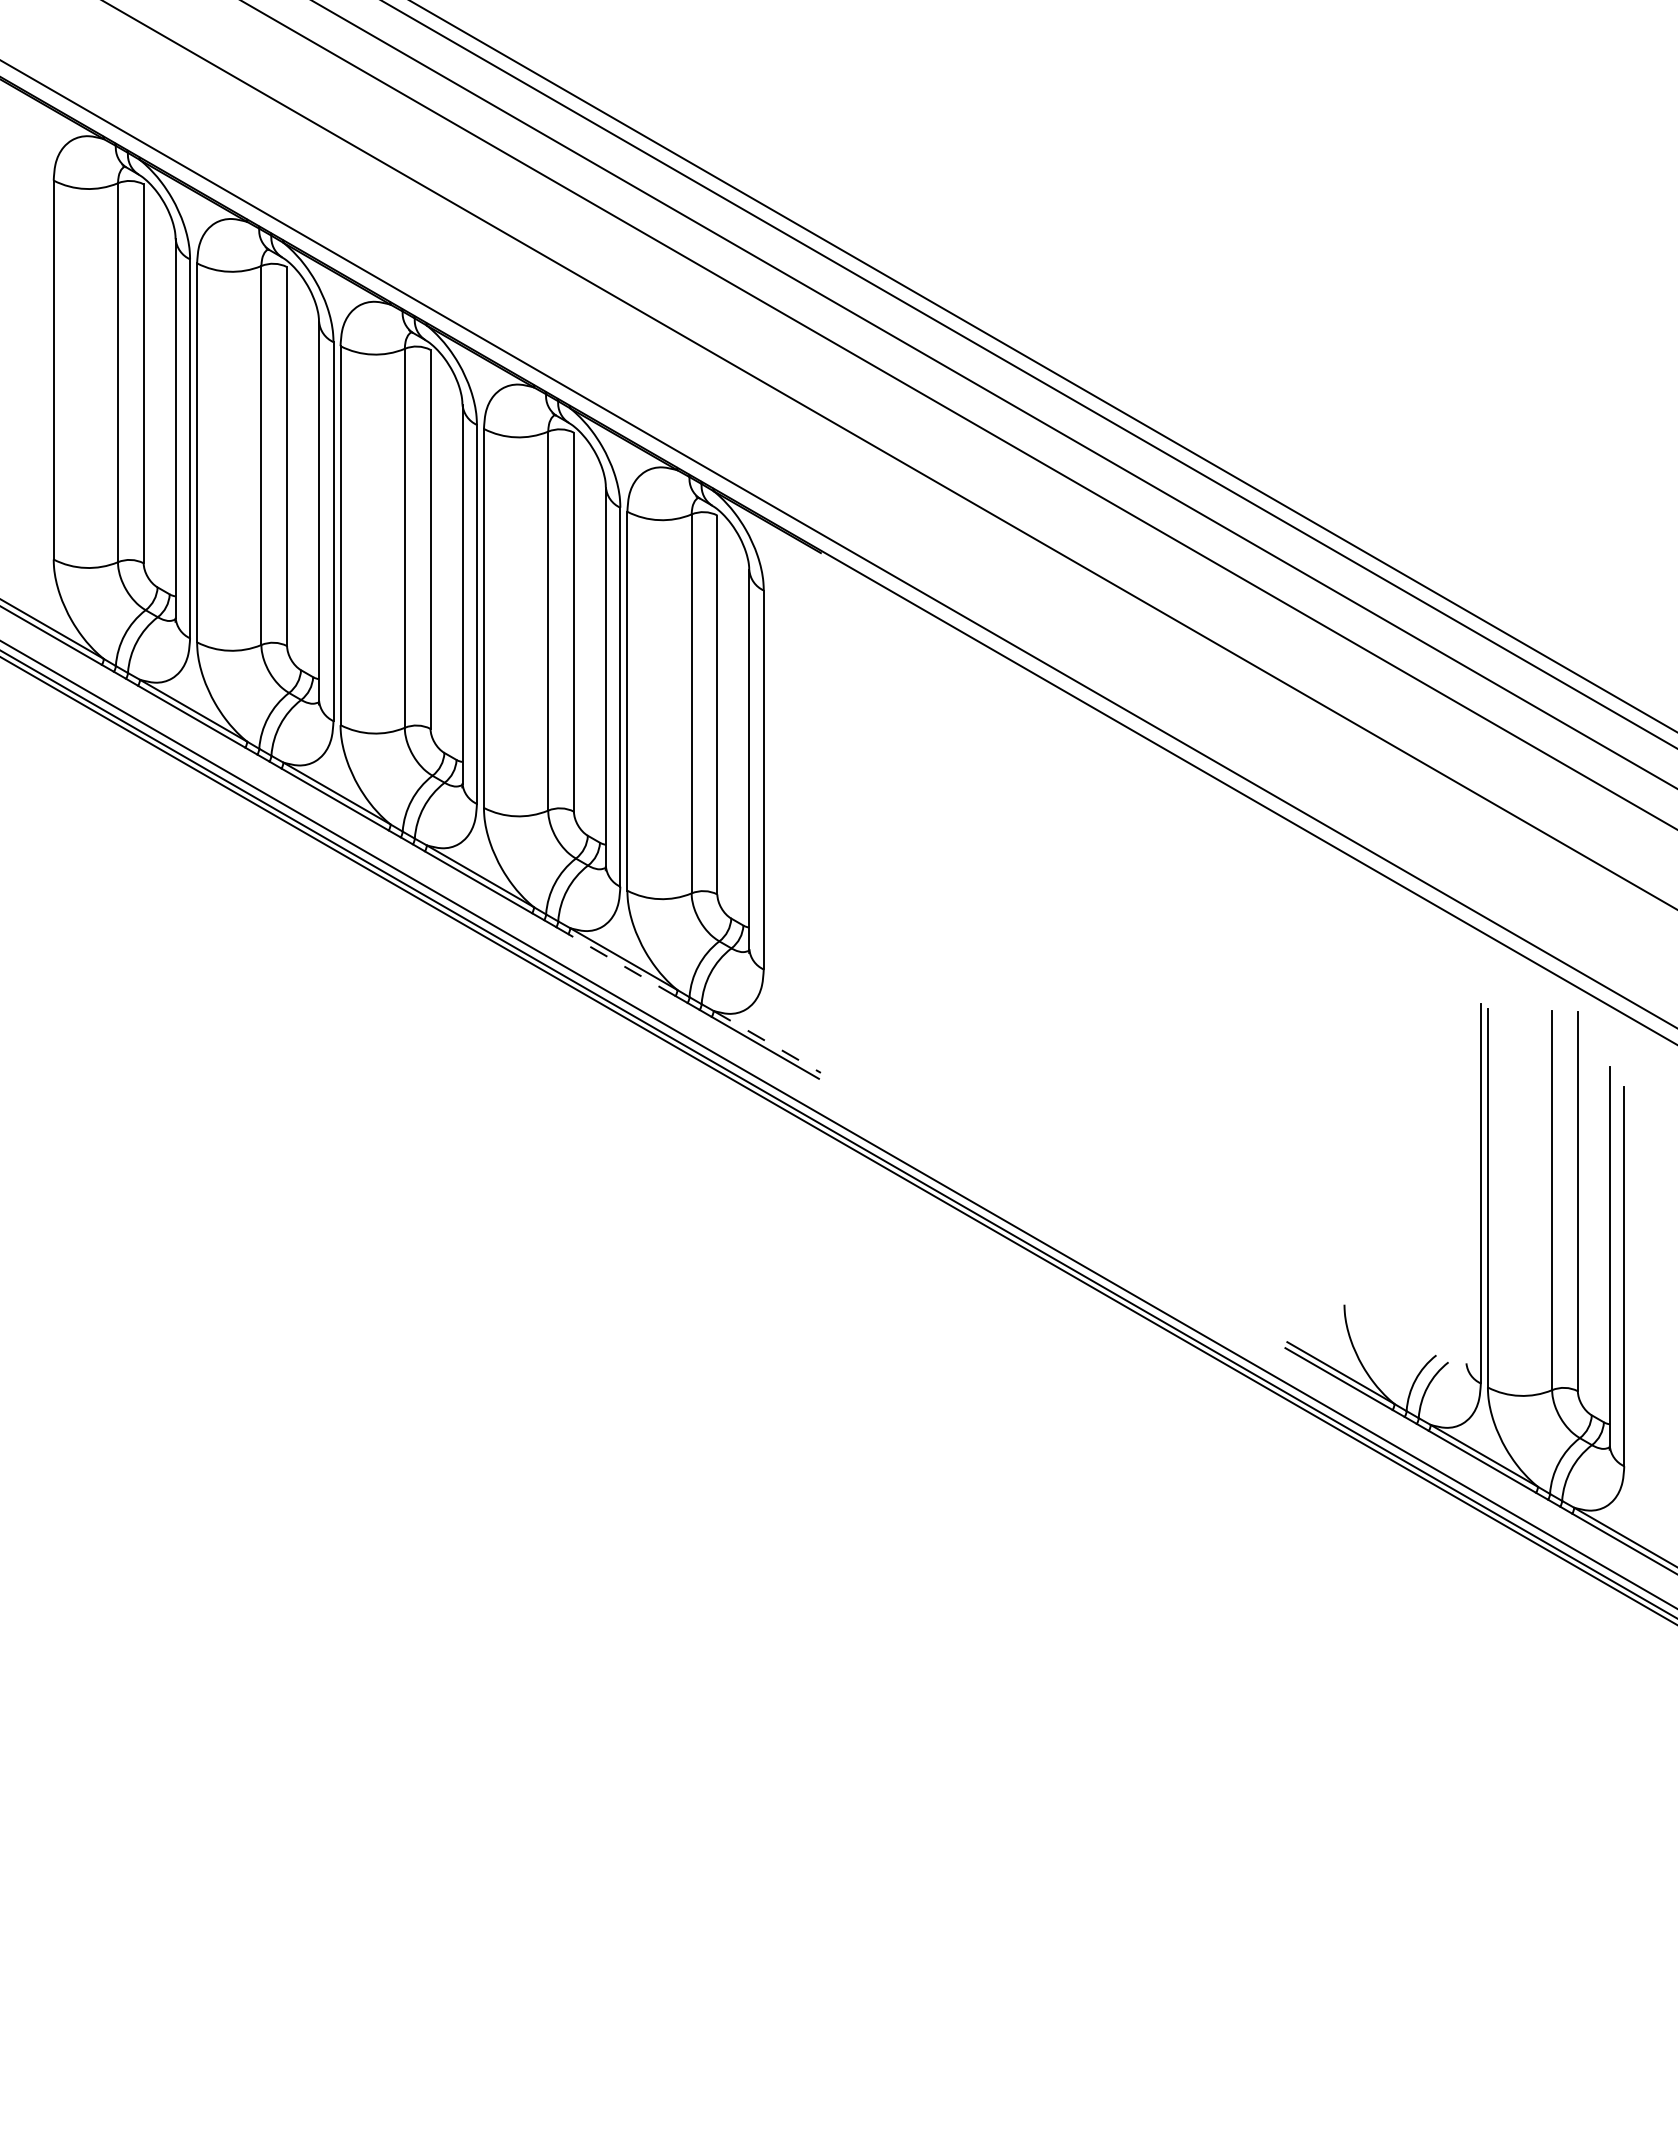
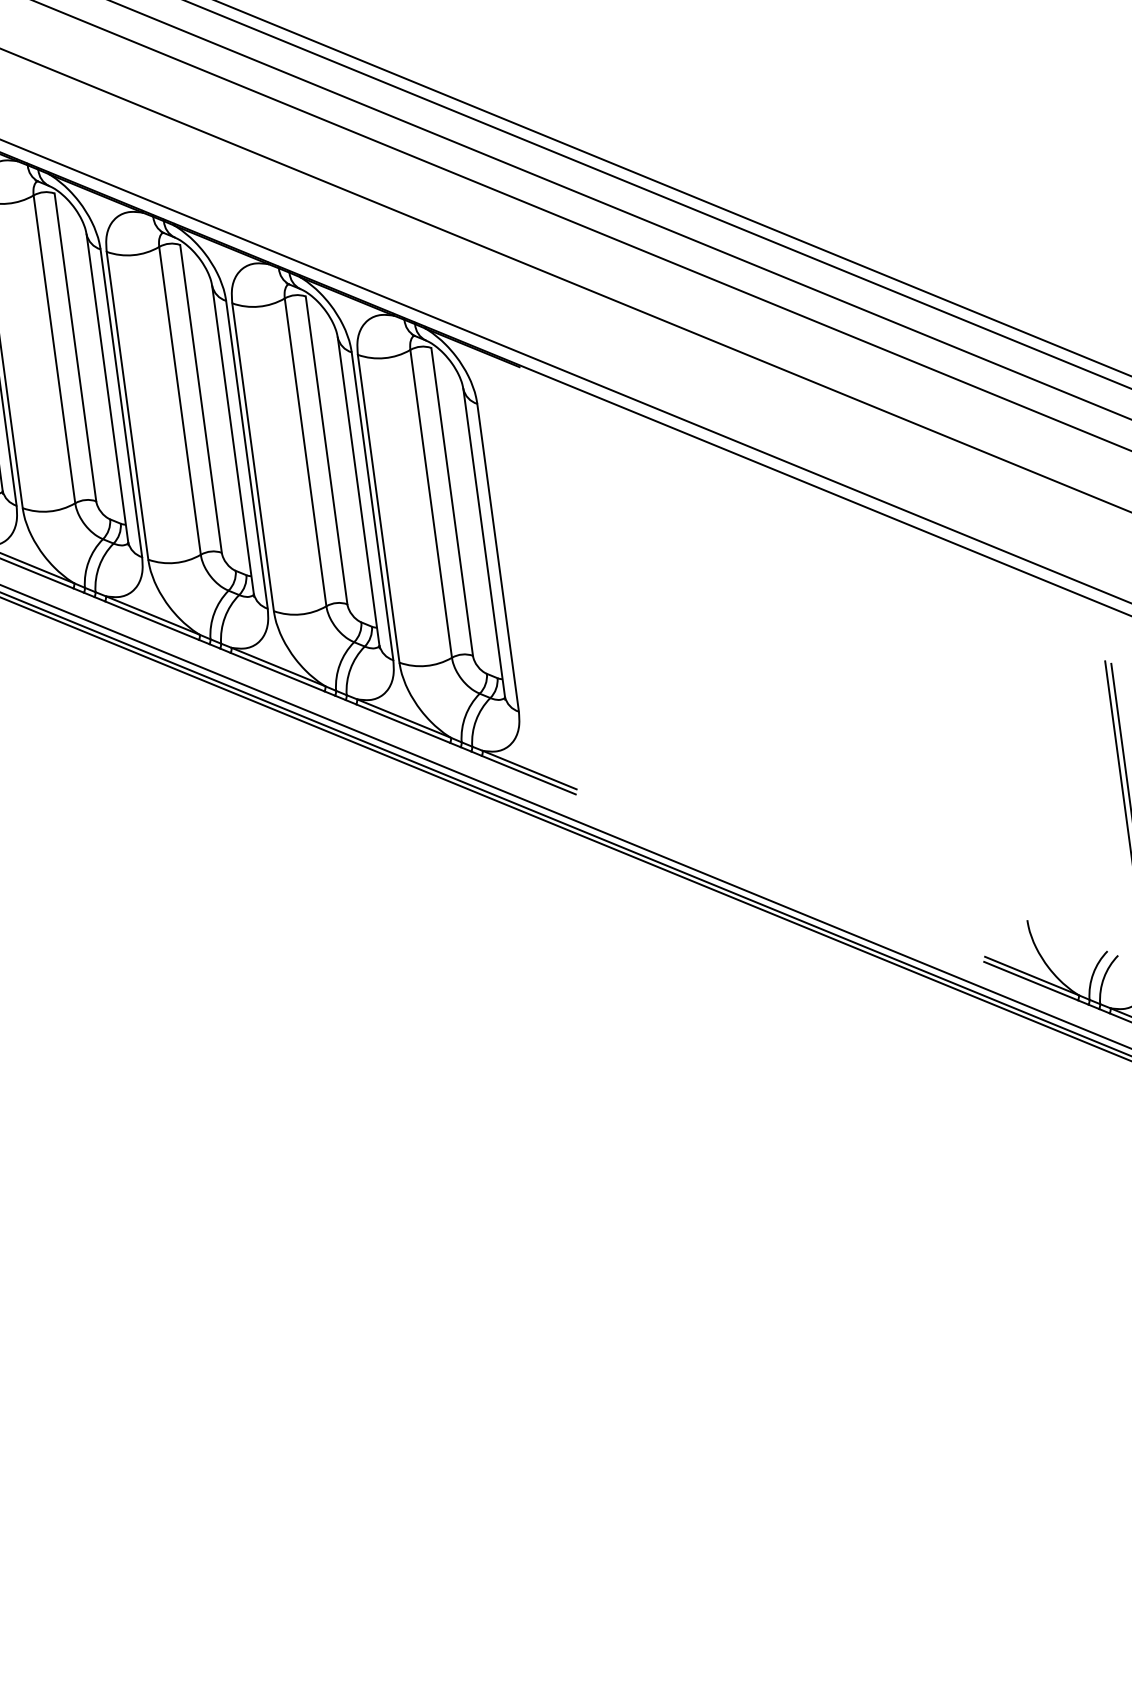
line: (621, 965) -> (402, 724), dashed -> solid
line: (767, 1041) -> (529, 769), dashed -> solid

